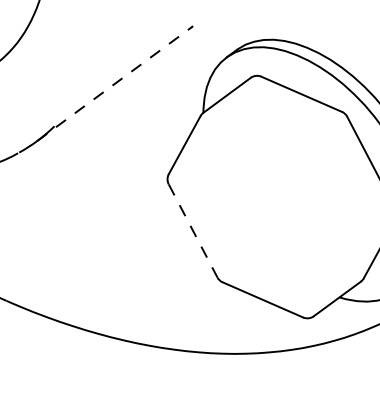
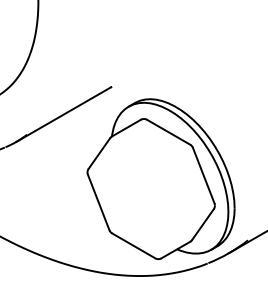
line: (114, 83) -> (63, 114), dashed -> solid
line: (192, 230) -> (98, 202), dashed -> solid

